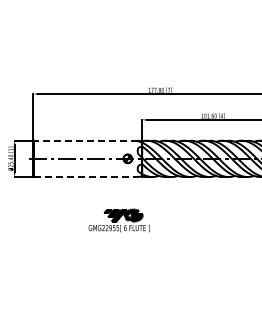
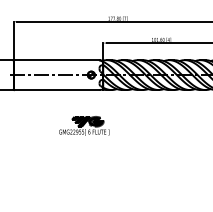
line: (85, 140) -> (56, 60), dashed -> solid
line: (85, 177) -> (56, 90), dashed -> solid

